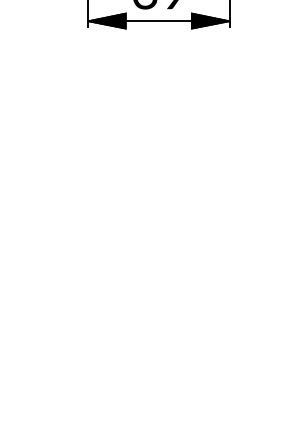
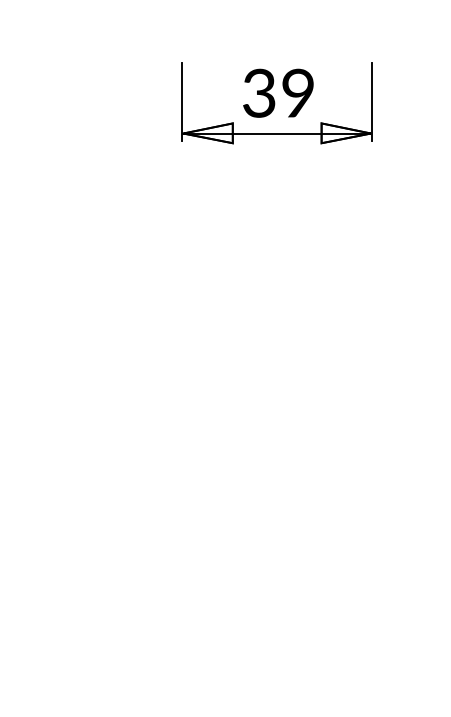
fill: (106, 21) -> (207, 133), removed
fill: (209, 21) -> (345, 133), removed

